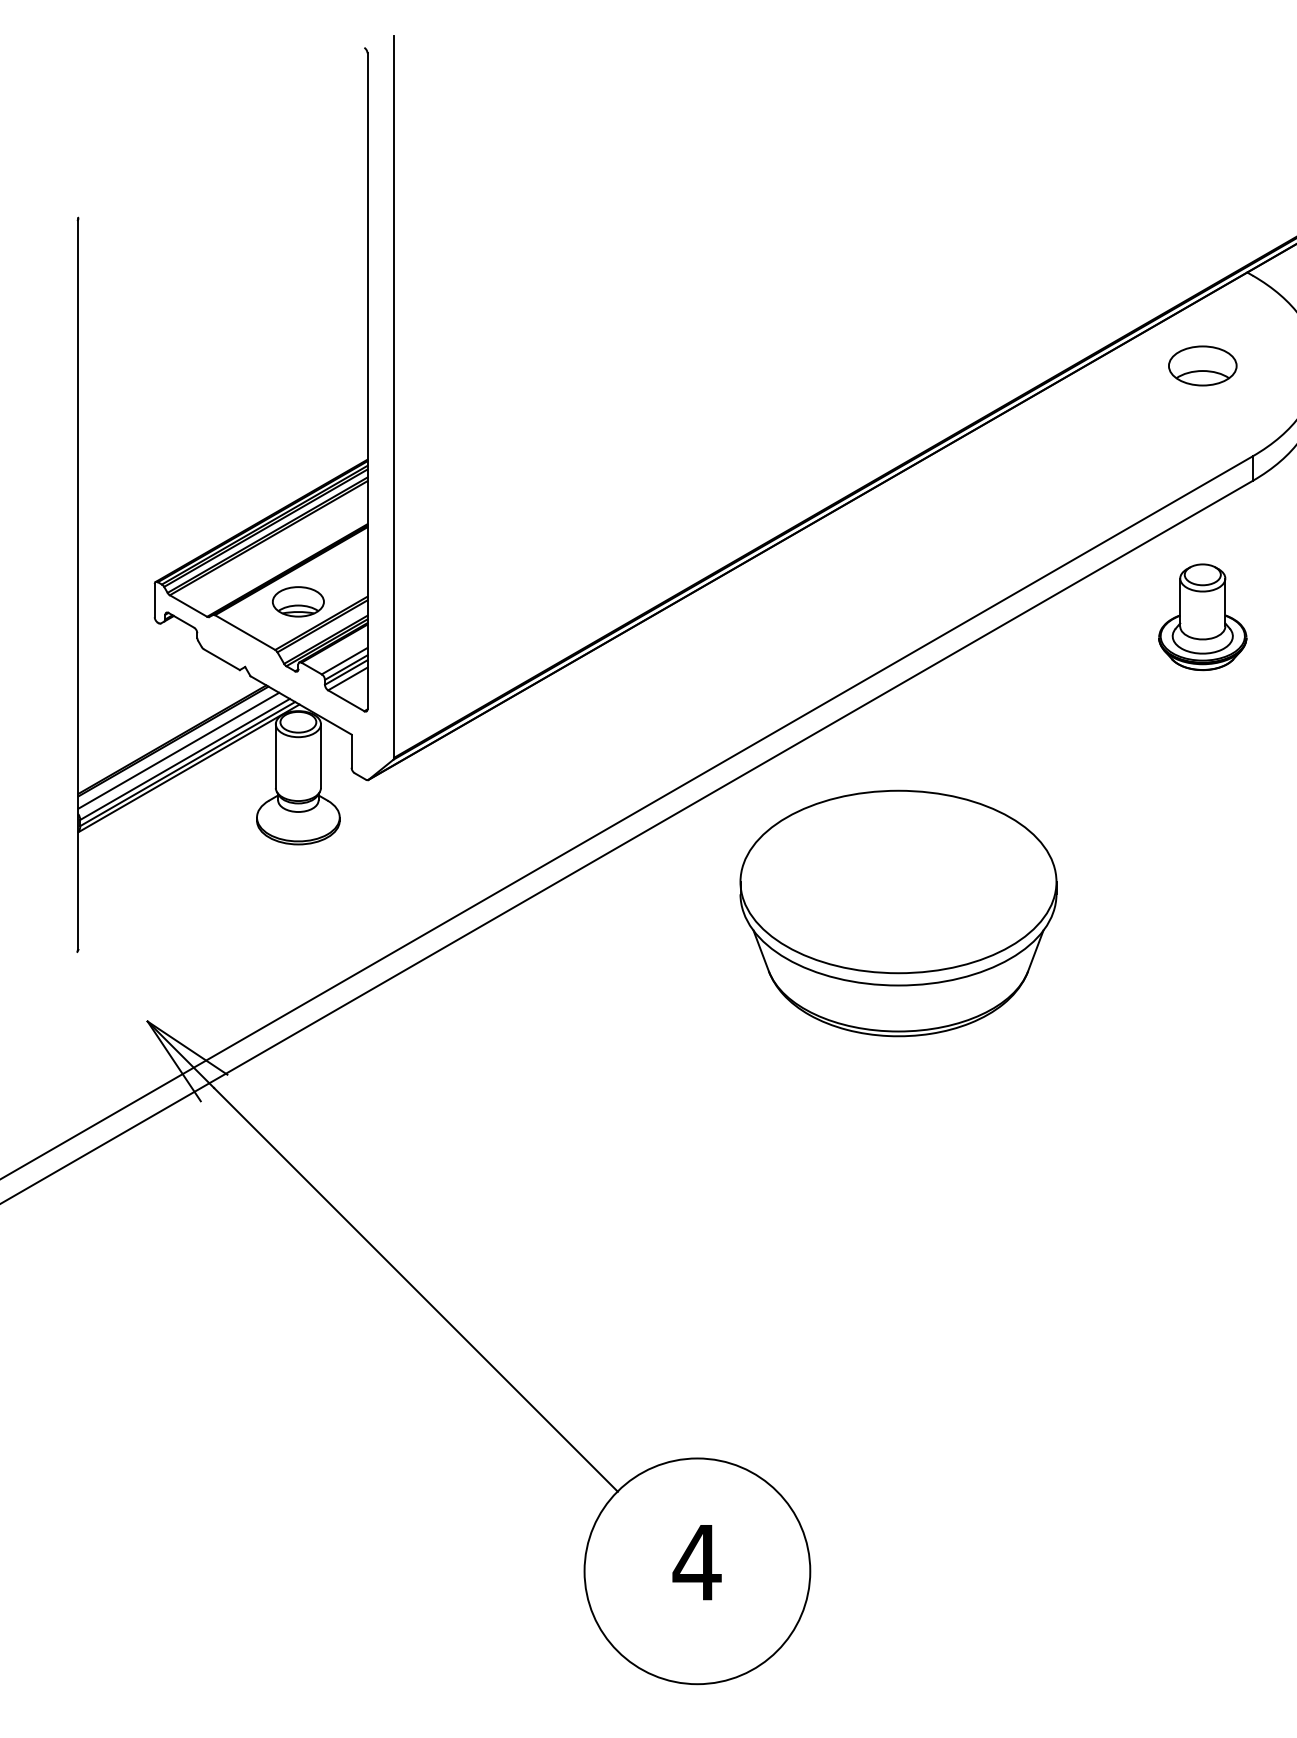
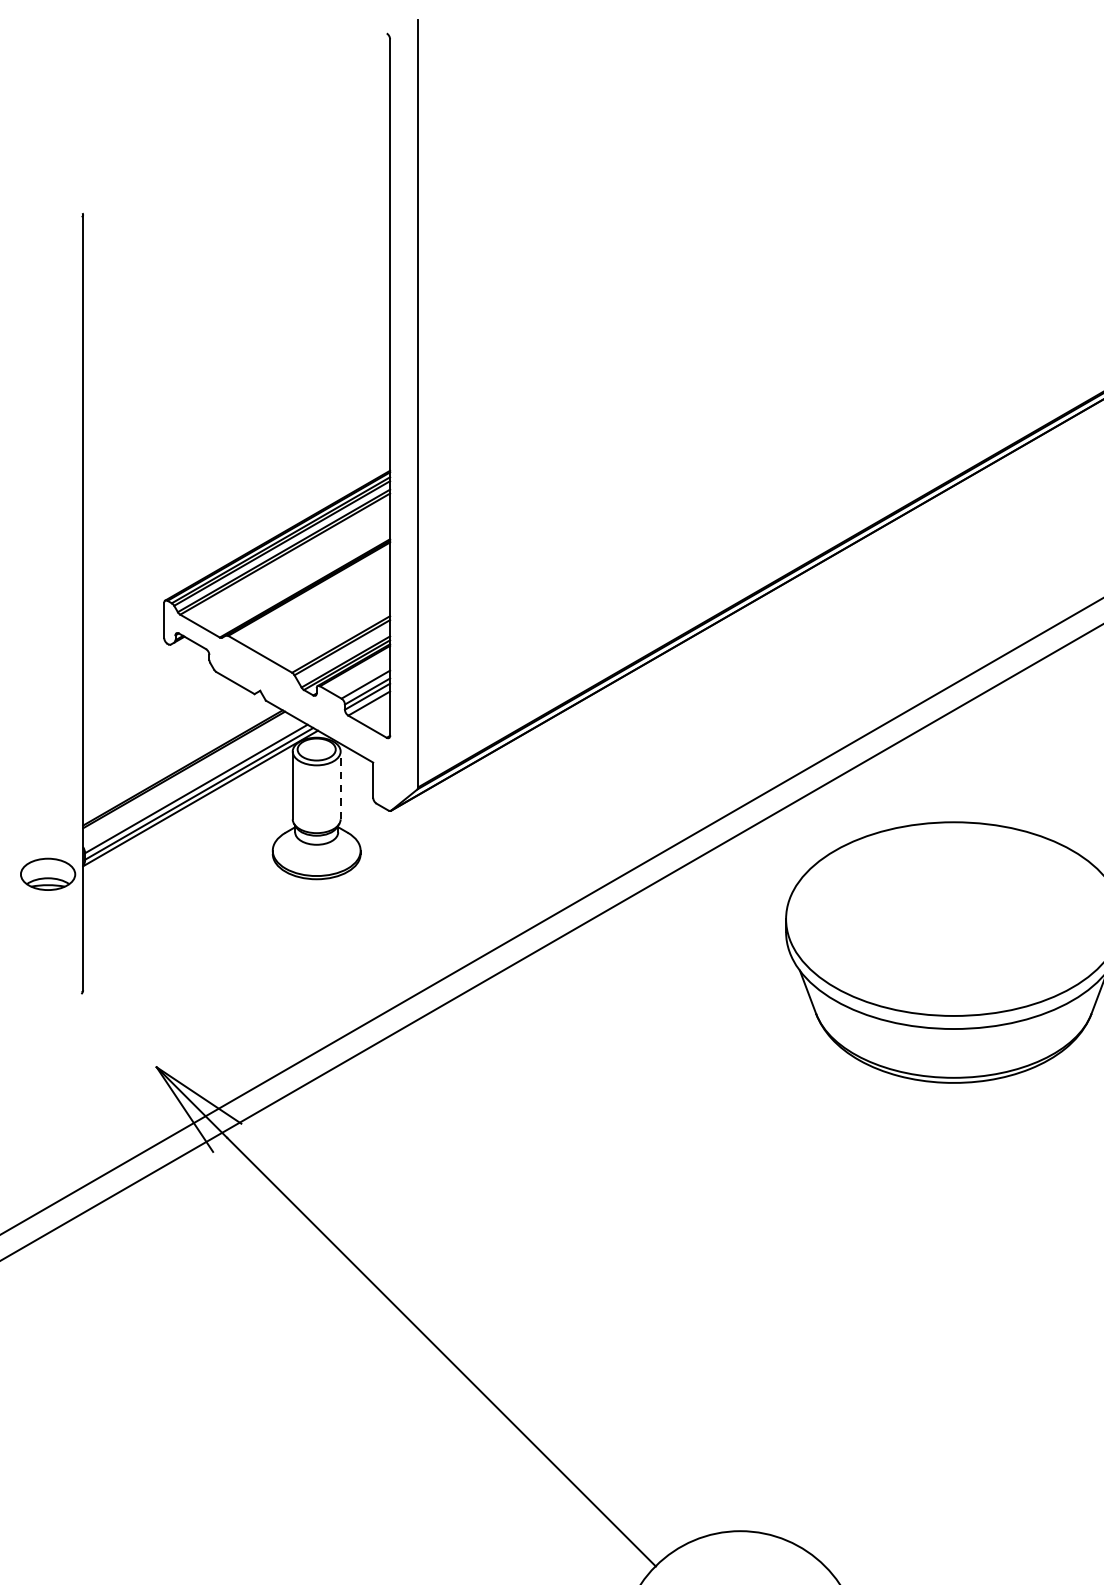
part: (298, 601) -> (48, 873), moved
line: (178, 750) -> (189, 779), removed
line: (320, 756) -> (340, 785), solid -> dashed

